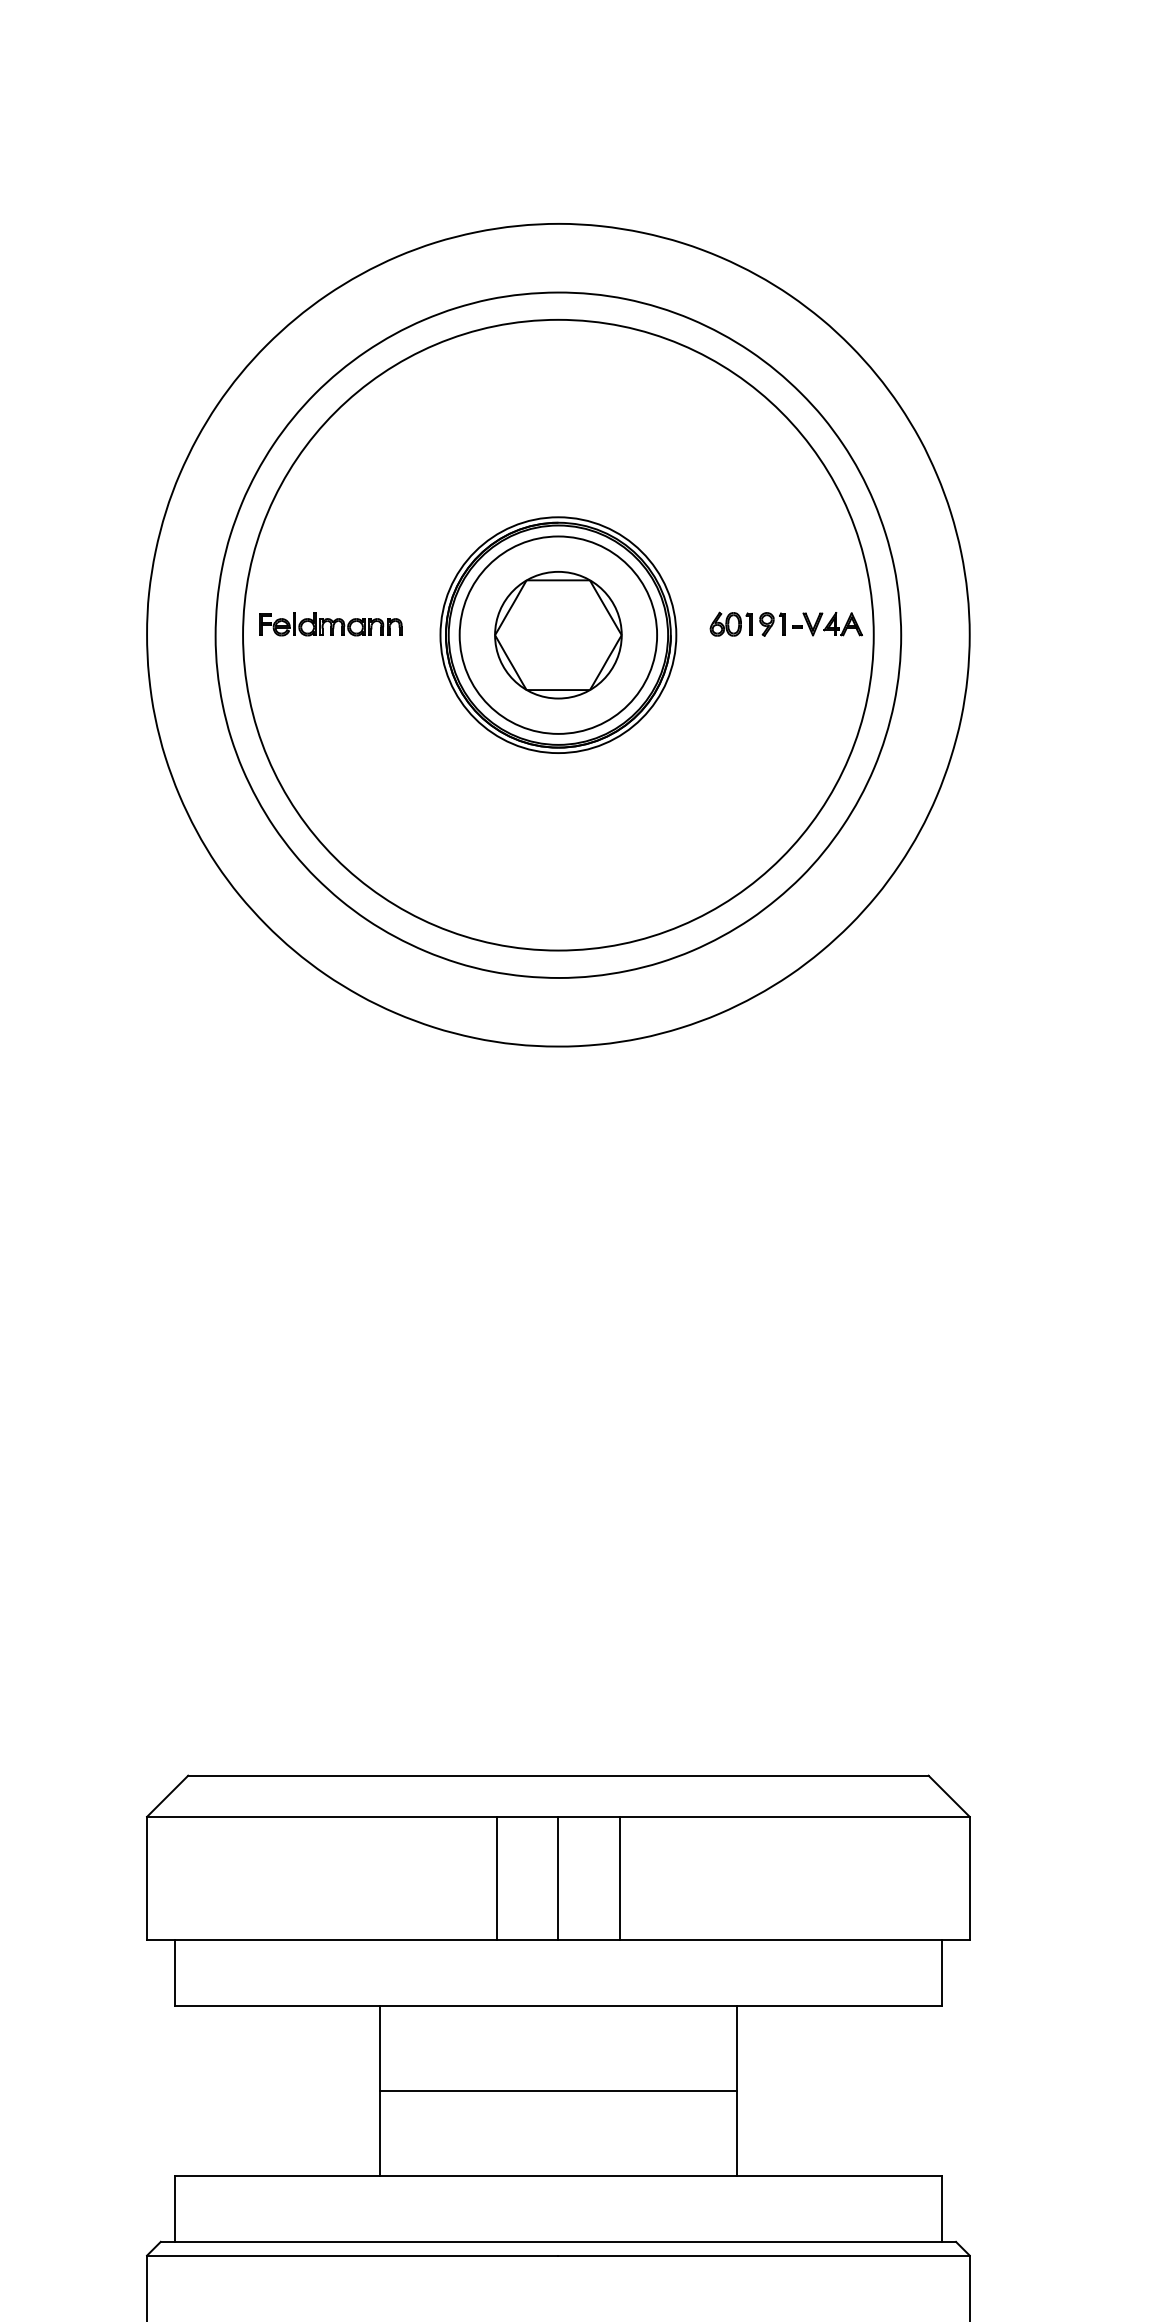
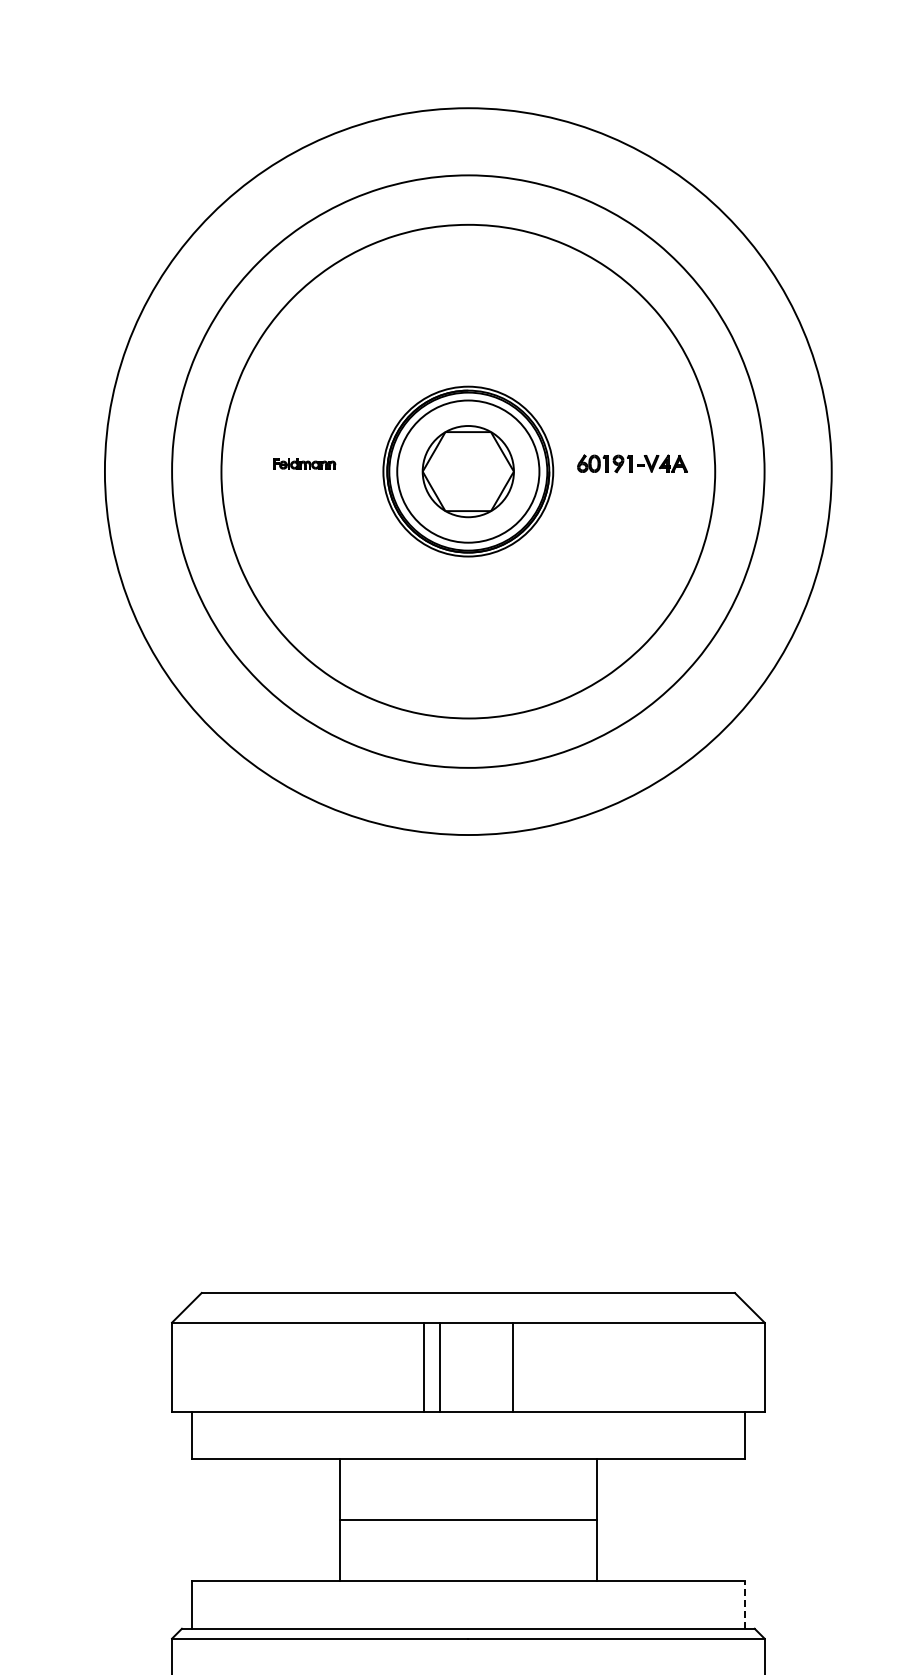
part: (330, 623) -> (304, 463), size x0.6
circle: (558, 635) -> (468, 471), size x1.6
line: (558, 1877) -> (440, 1366), moved
line: (941, 2209) -> (744, 1605), solid -> dashed

